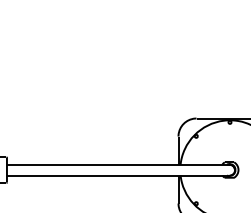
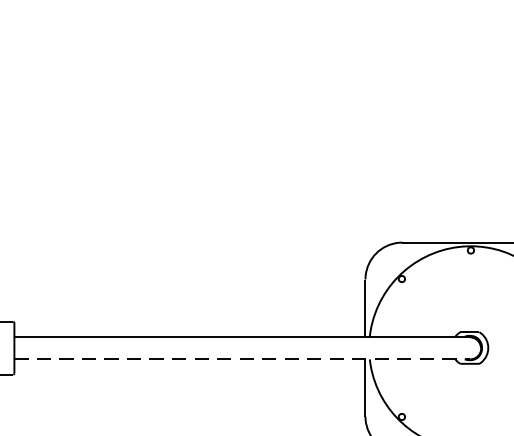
line: (118, 175) -> (242, 359), solid -> dashed

